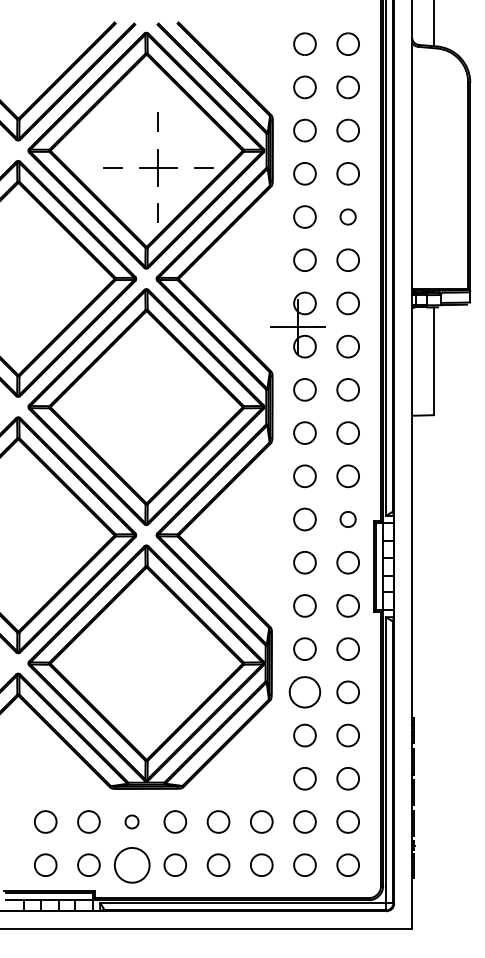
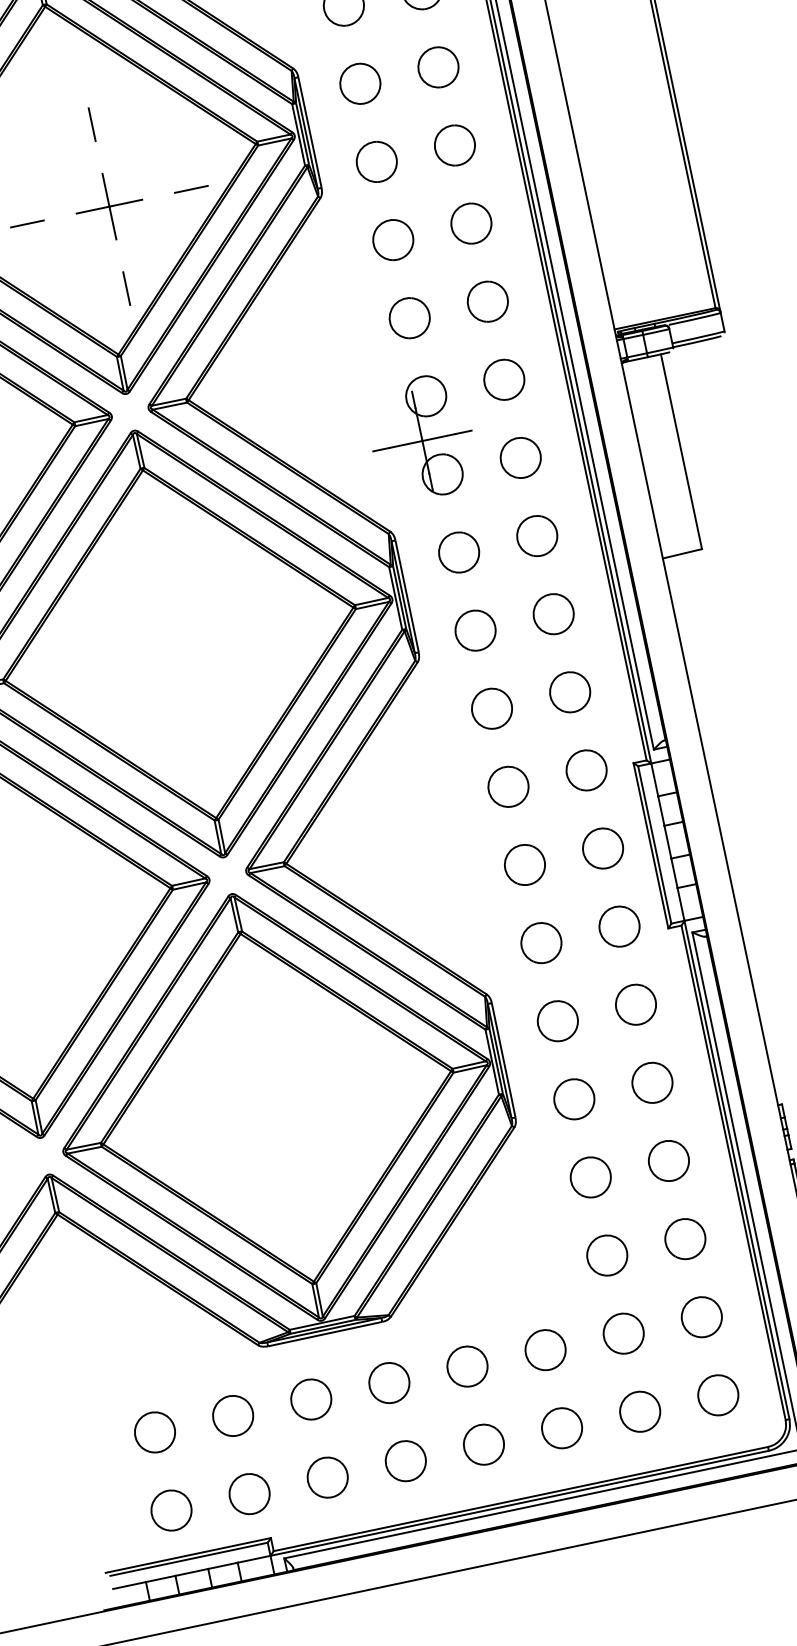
part: (347, 216) -> (469, 222), size x1.43
part: (347, 519) -> (585, 770), size x1.43
part: (304, 692) -> (573, 1099), size x0.71
part: (131, 821) -> (309, 1398), size x1.67
part: (131, 864) -> (326, 1476), size x0.62

